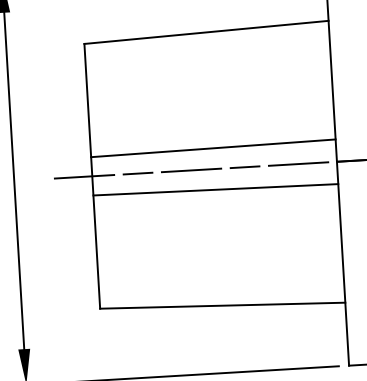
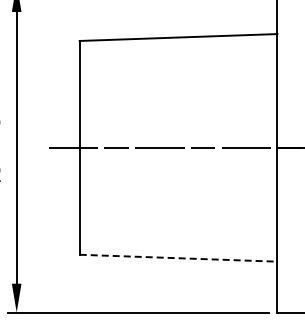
line: (213, 147) -> (178, 130), removed
line: (215, 189) -> (178, 164), removed
line: (222, 306) -> (178, 258), solid -> dashed

